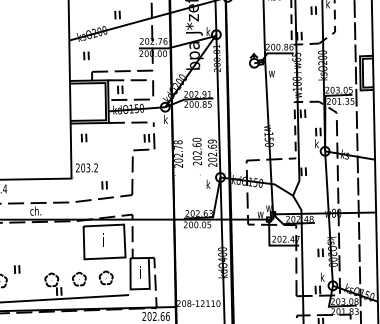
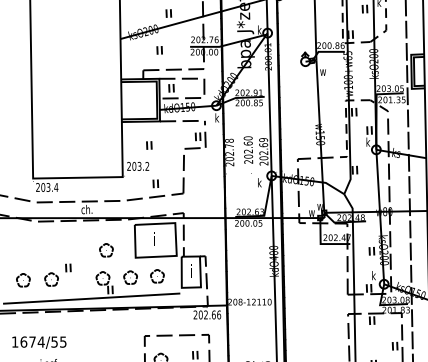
part: (86, 56) -> (159, 50), moved
part: (84, 138) -> (149, 145), moved
part: (55, 252) -> (106, 250), added

